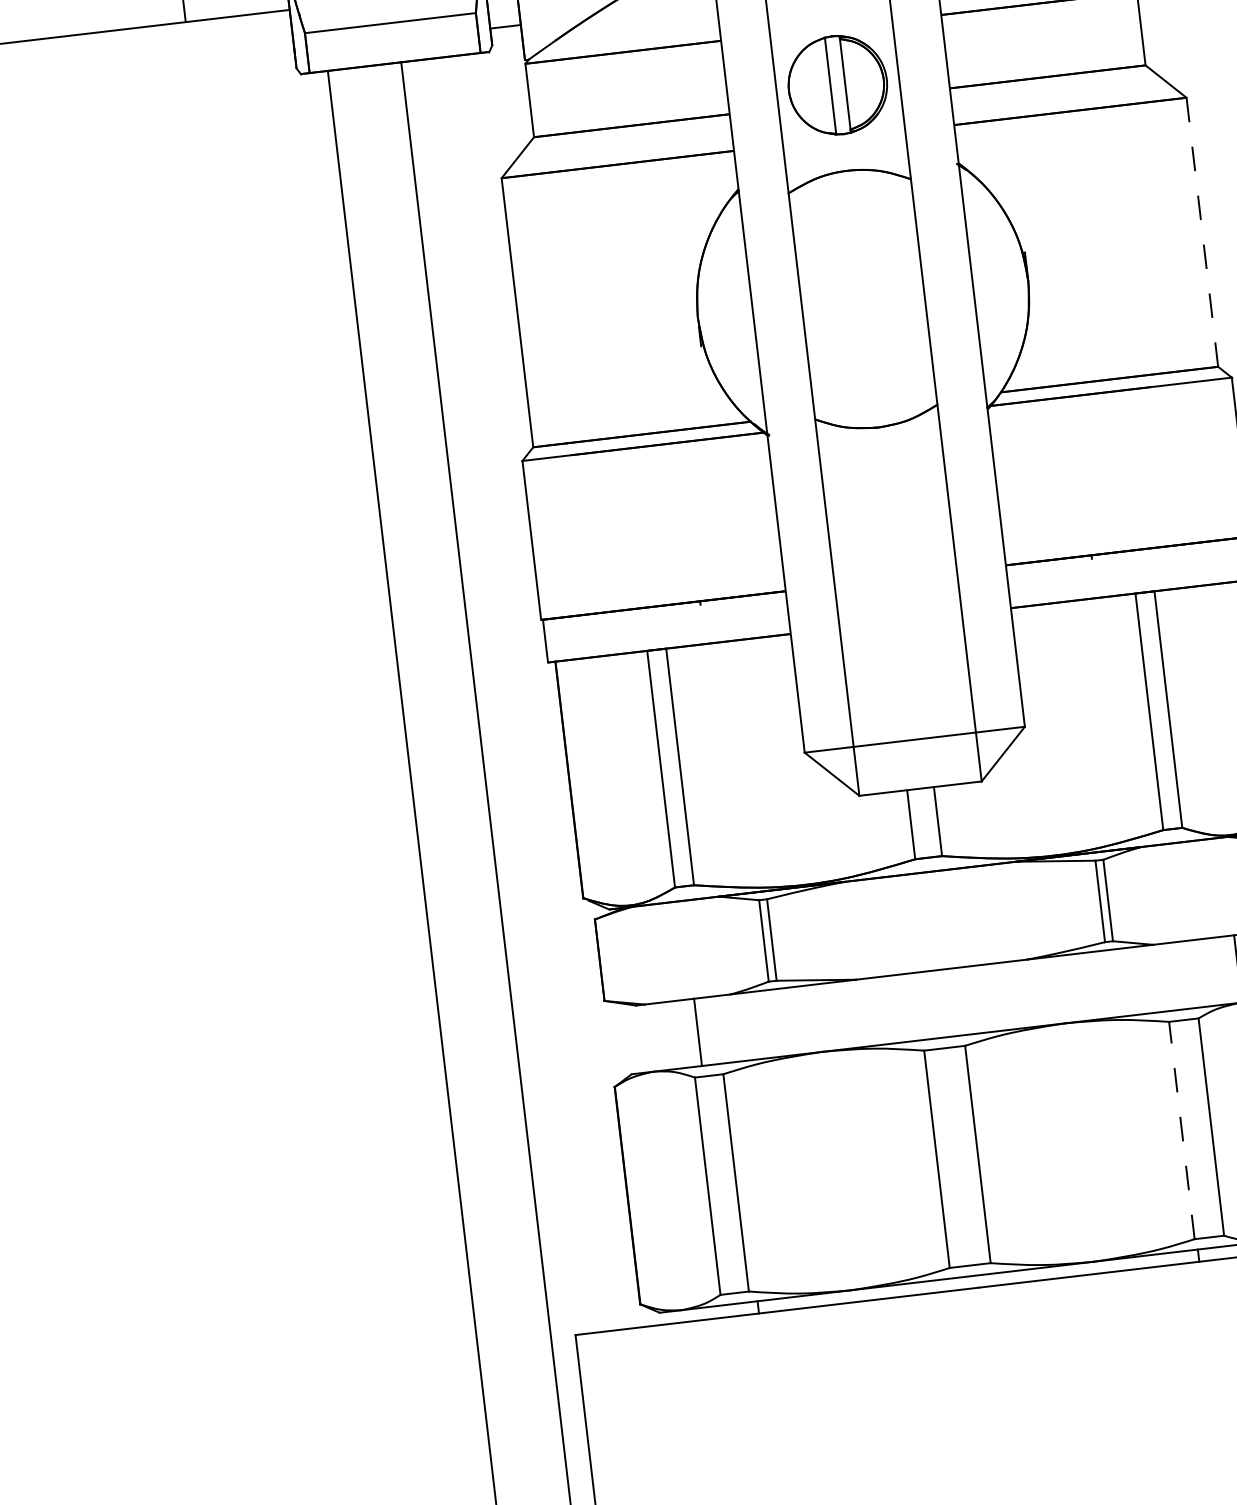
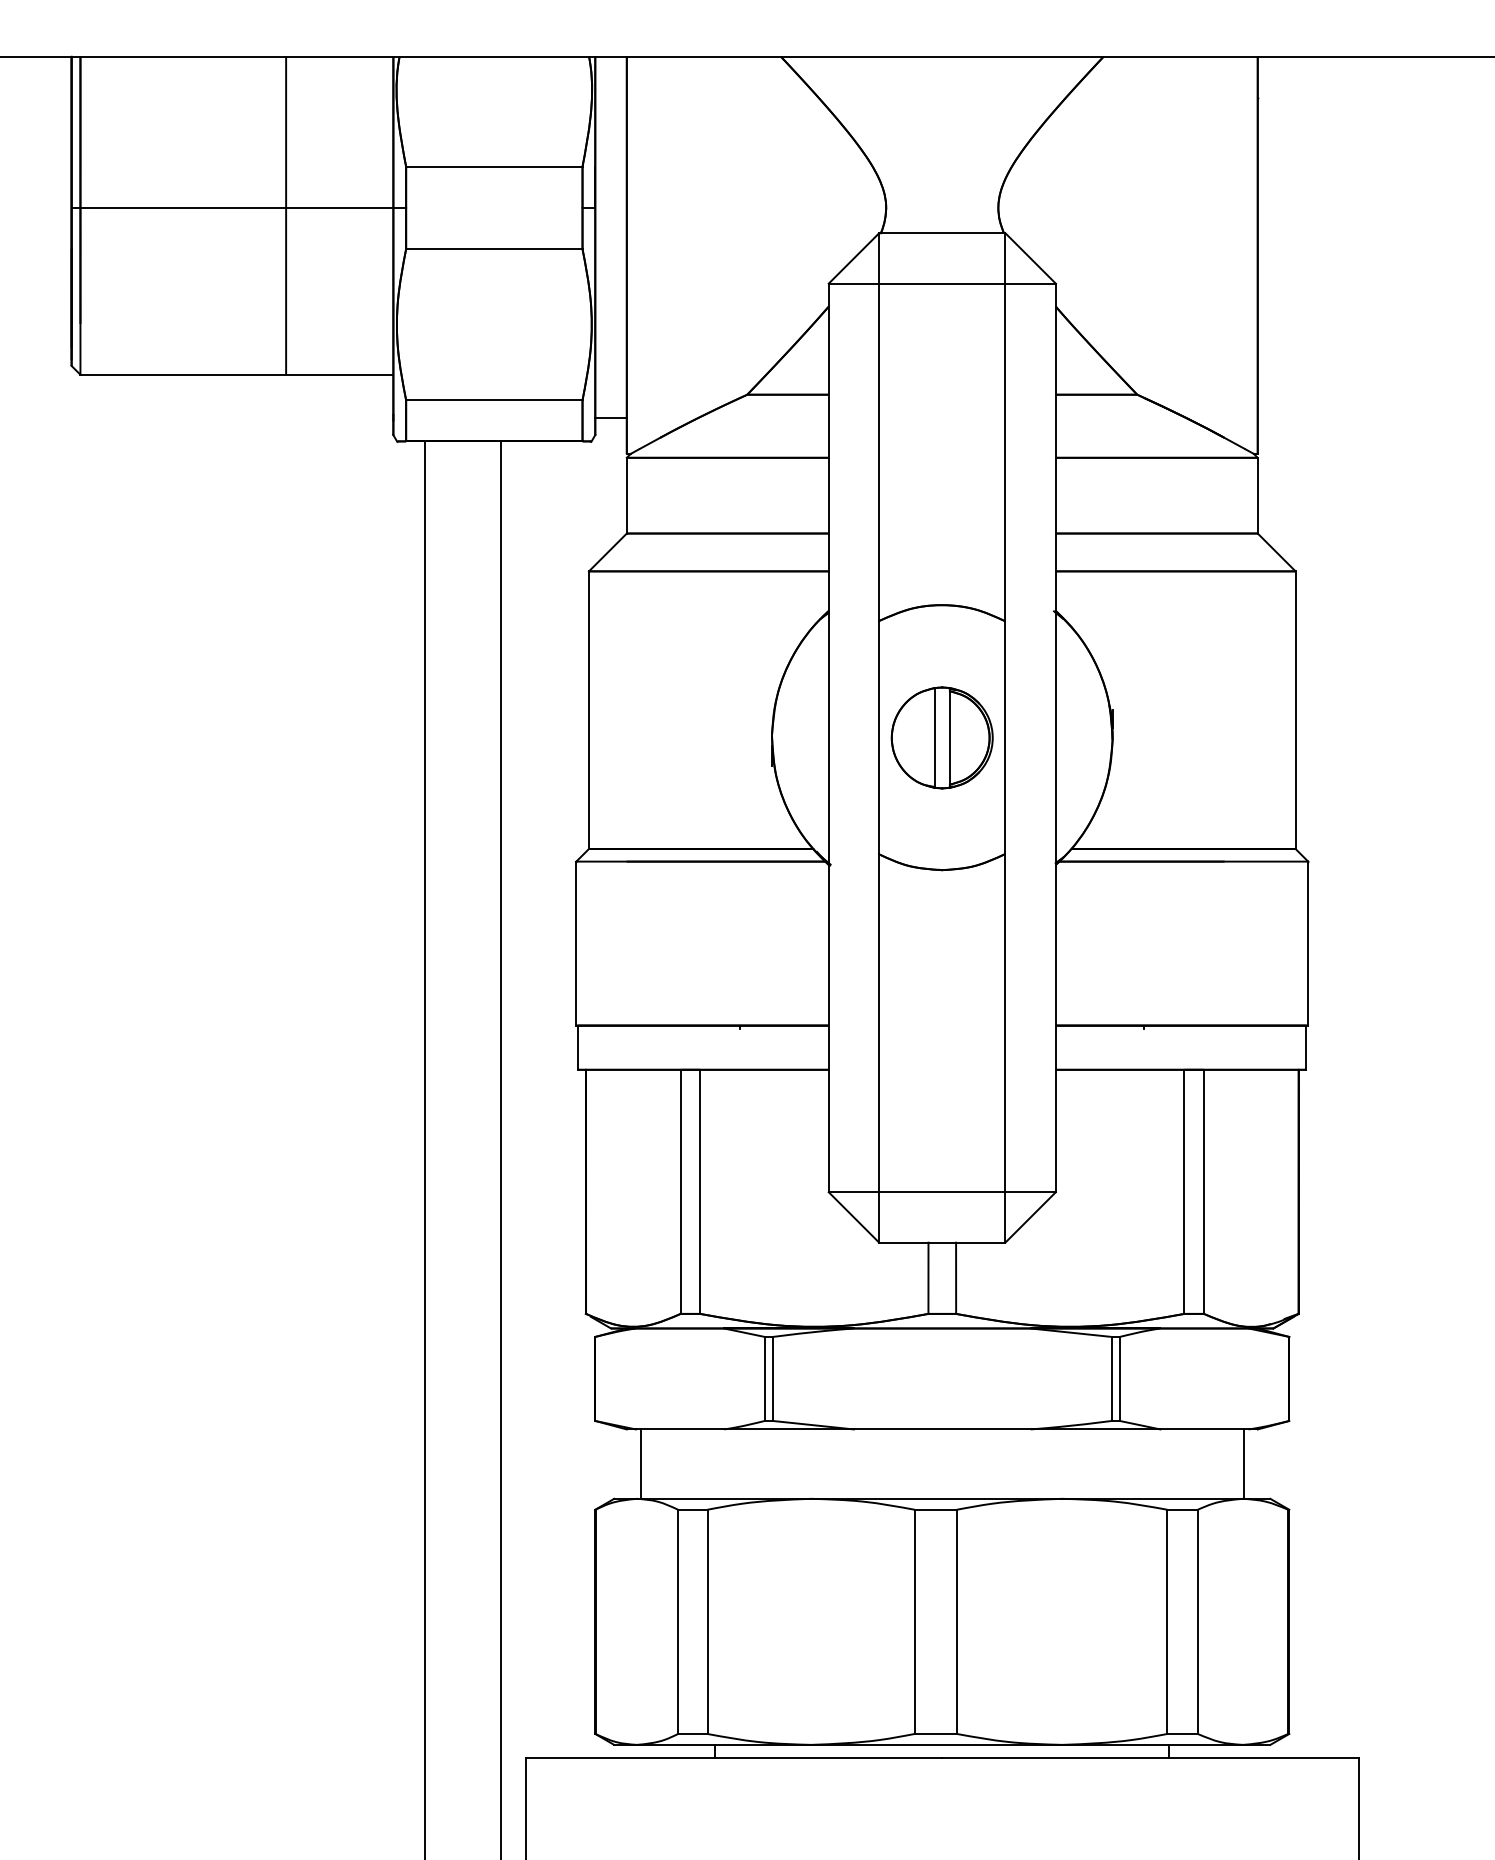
part: (837, 84) -> (941, 737), moved
line: (1202, 232) -> (1295, 710), dashed -> solid
line: (697, 1031) -> (640, 1463), moved
line: (1181, 1130) -> (1167, 1621), dashed -> solid

